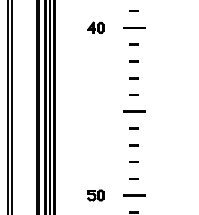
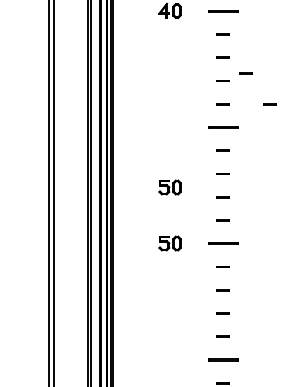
line: (150, 72) -> (245, 73), added
line: (167, 95) -> (269, 104), added
part: (95, 155) -> (169, 187), added

